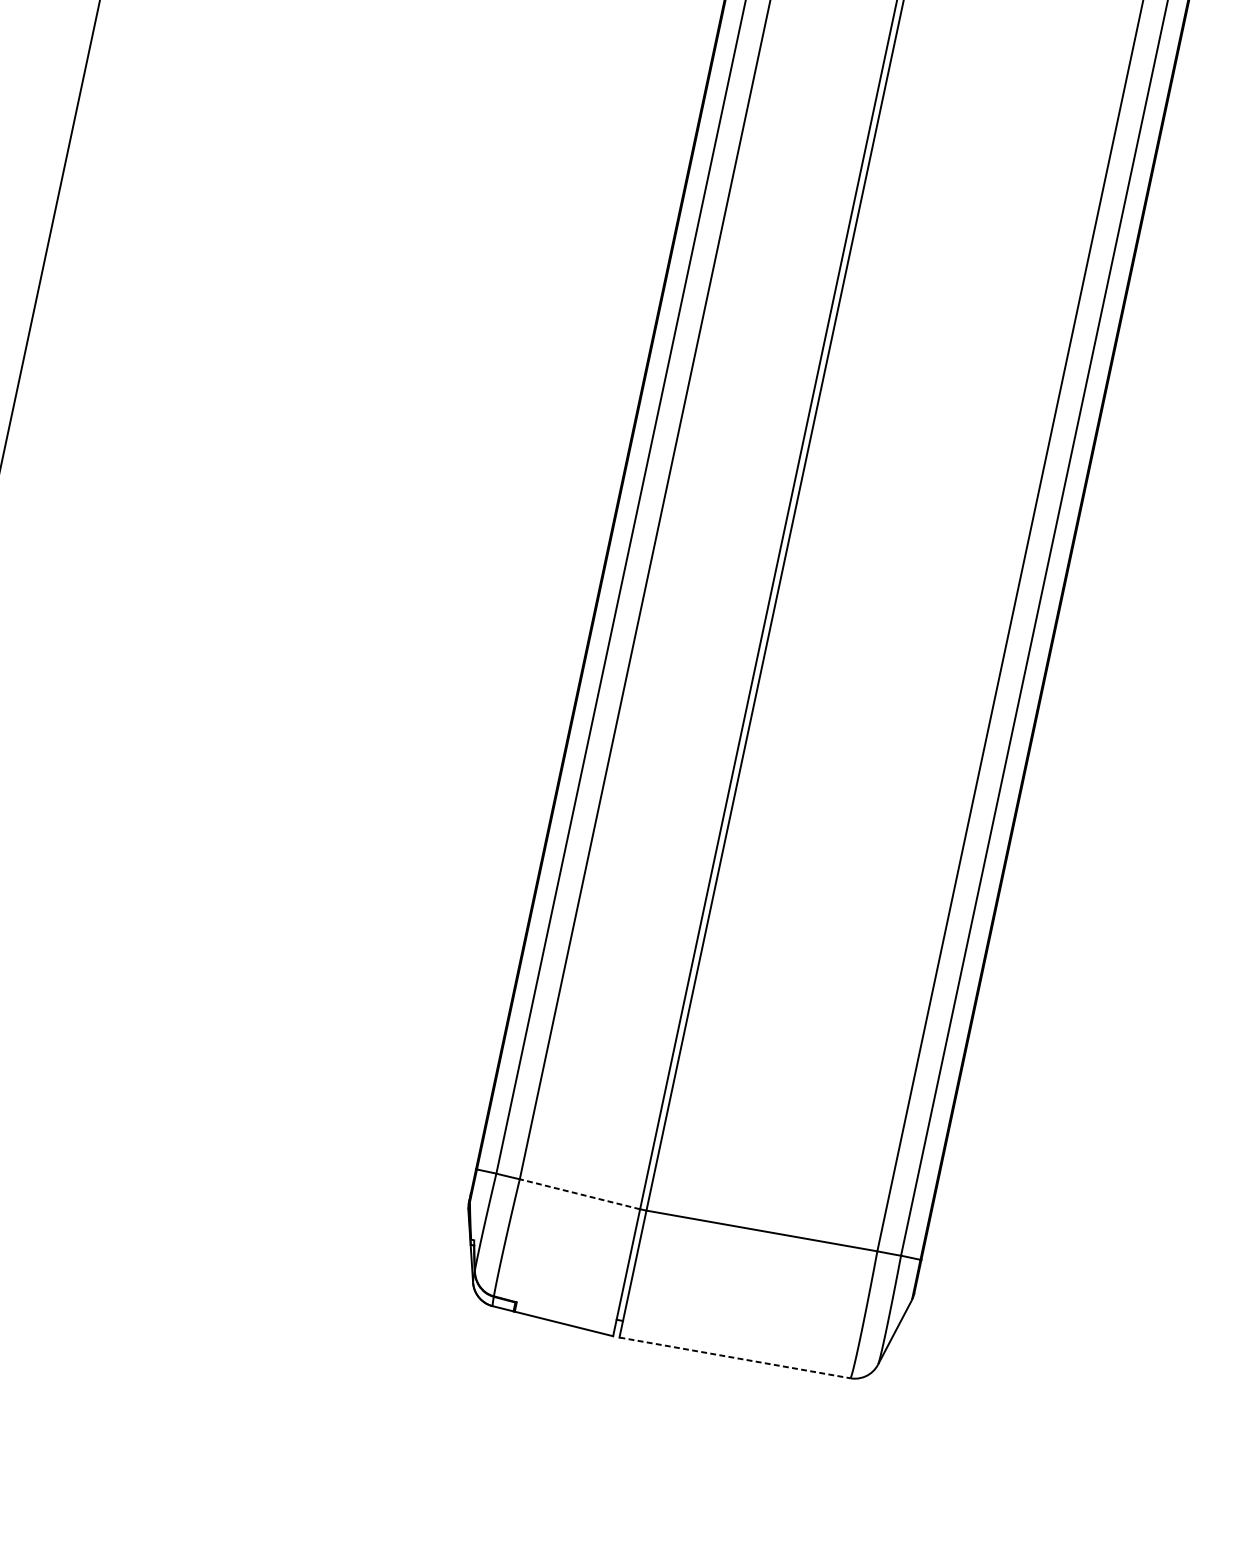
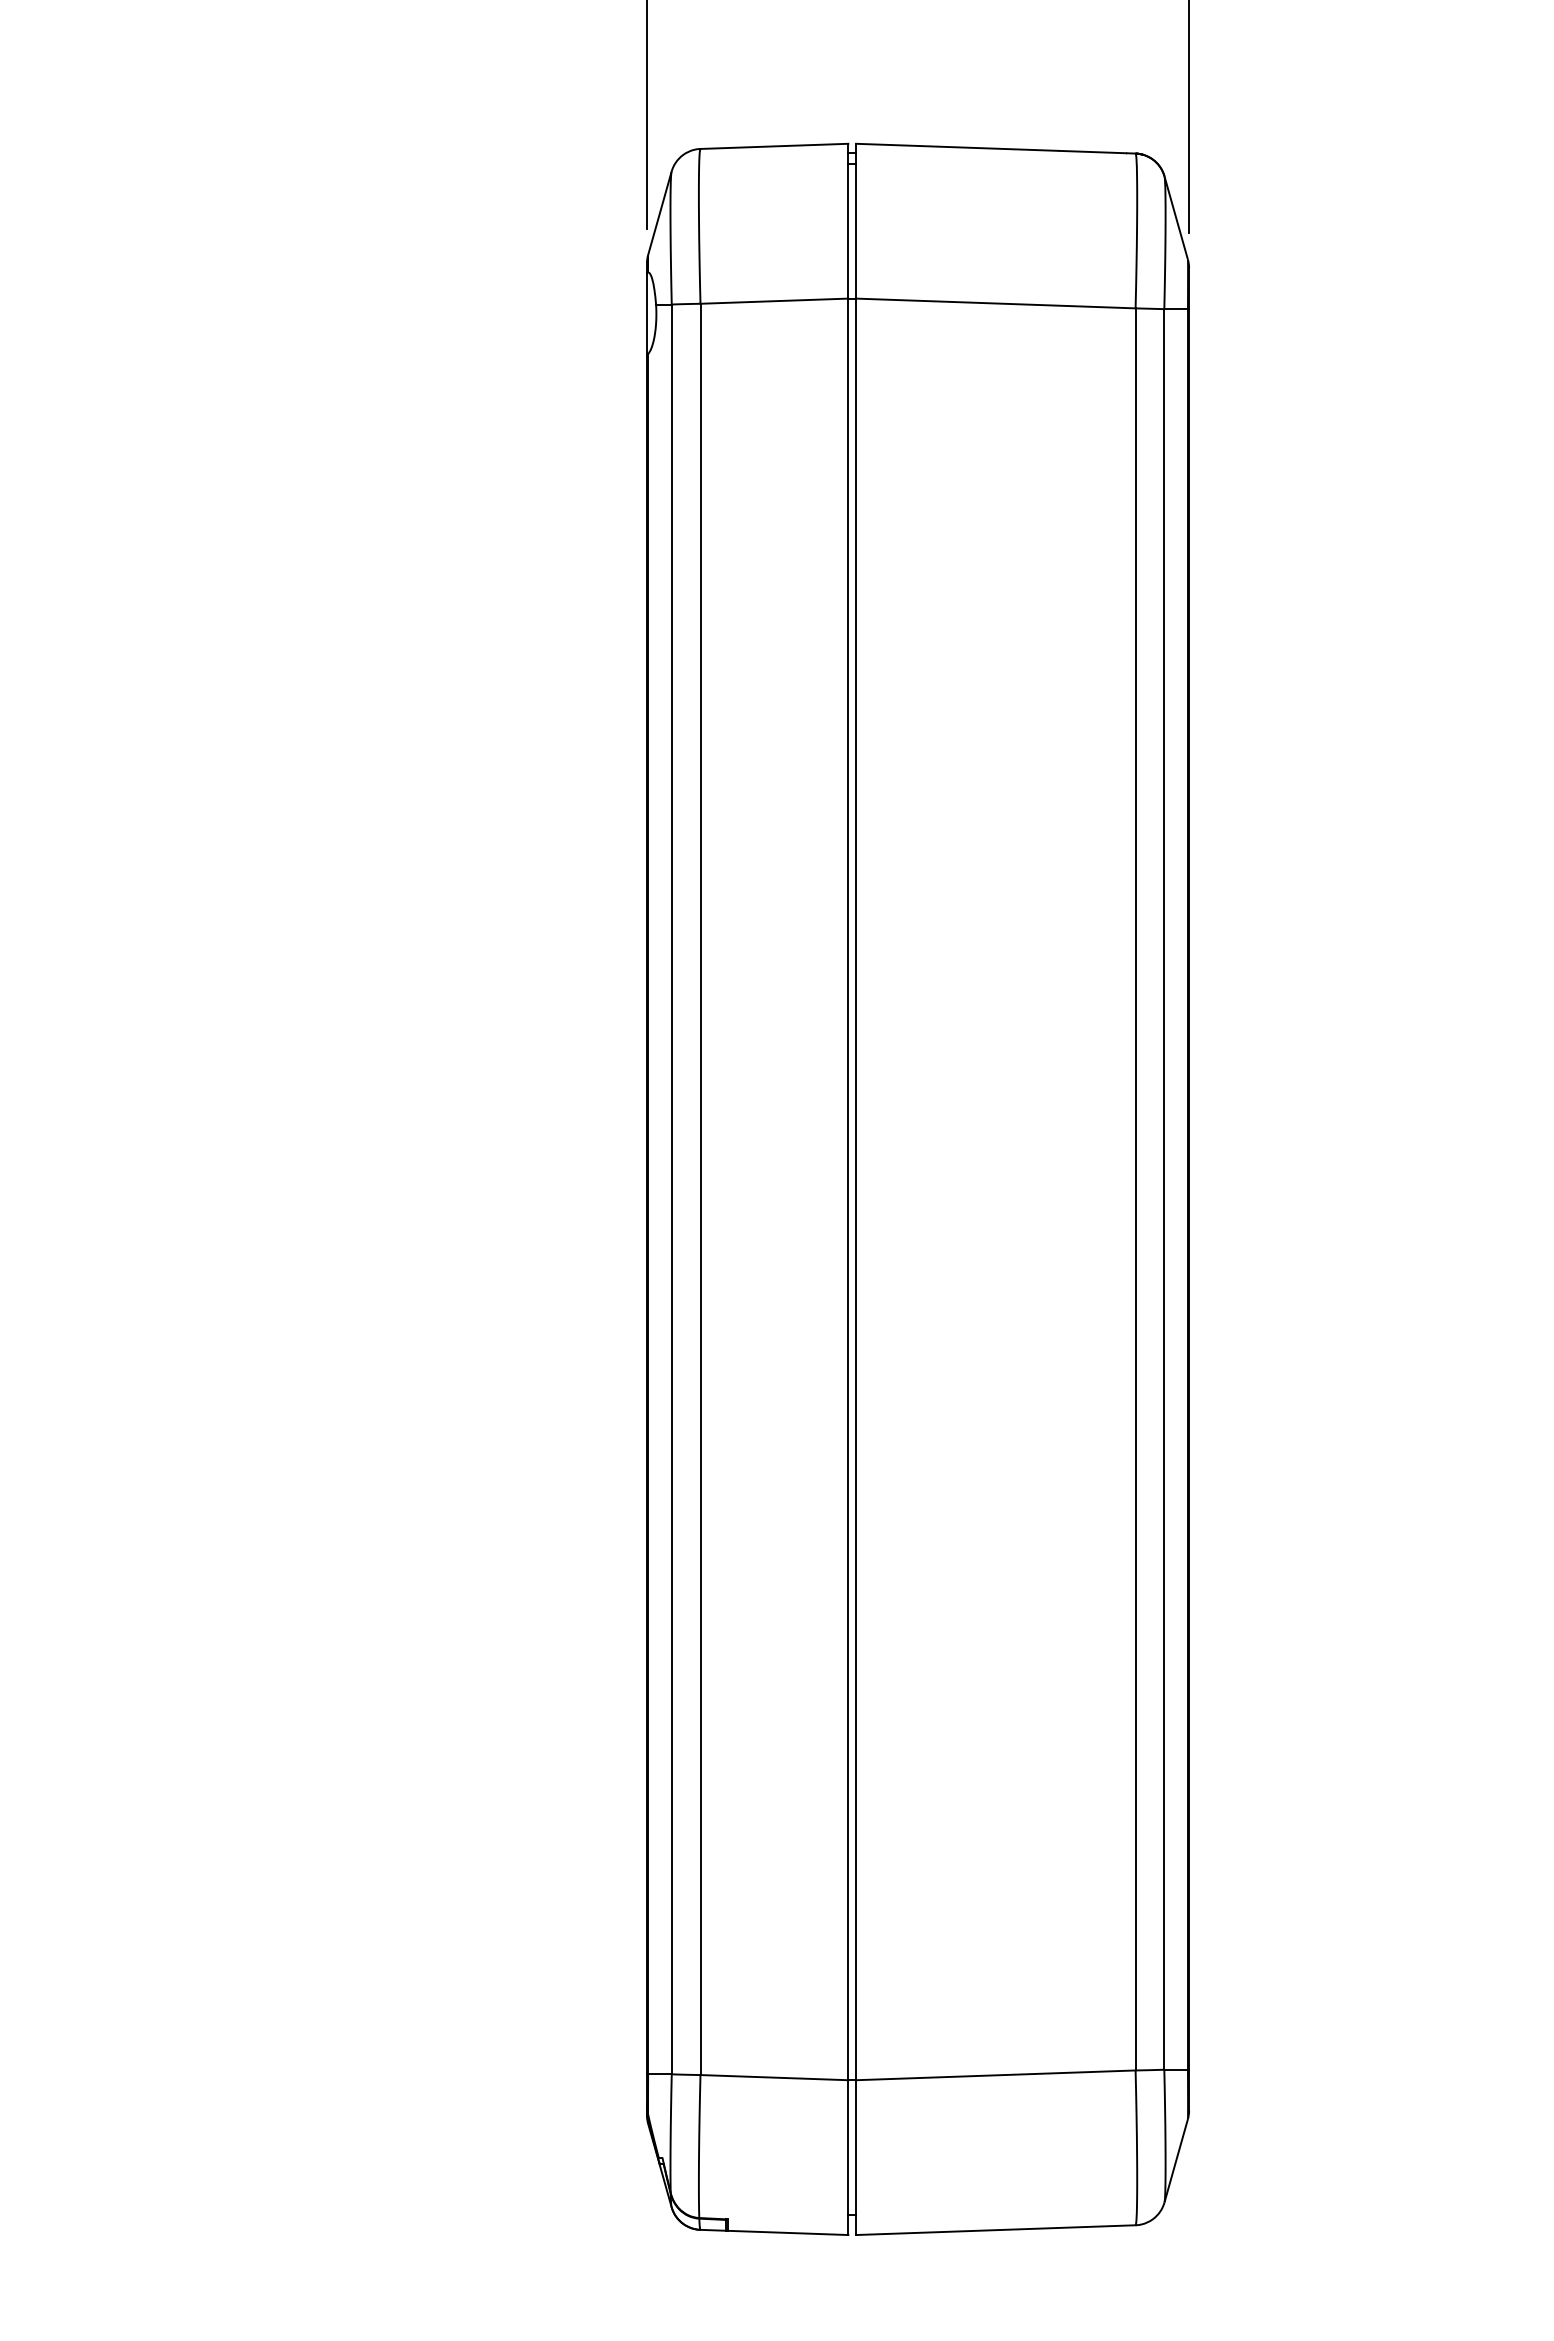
line: (580, 1194) -> (774, 2077), dashed -> solid
line: (734, 1358) -> (995, 2230), dashed -> solid

